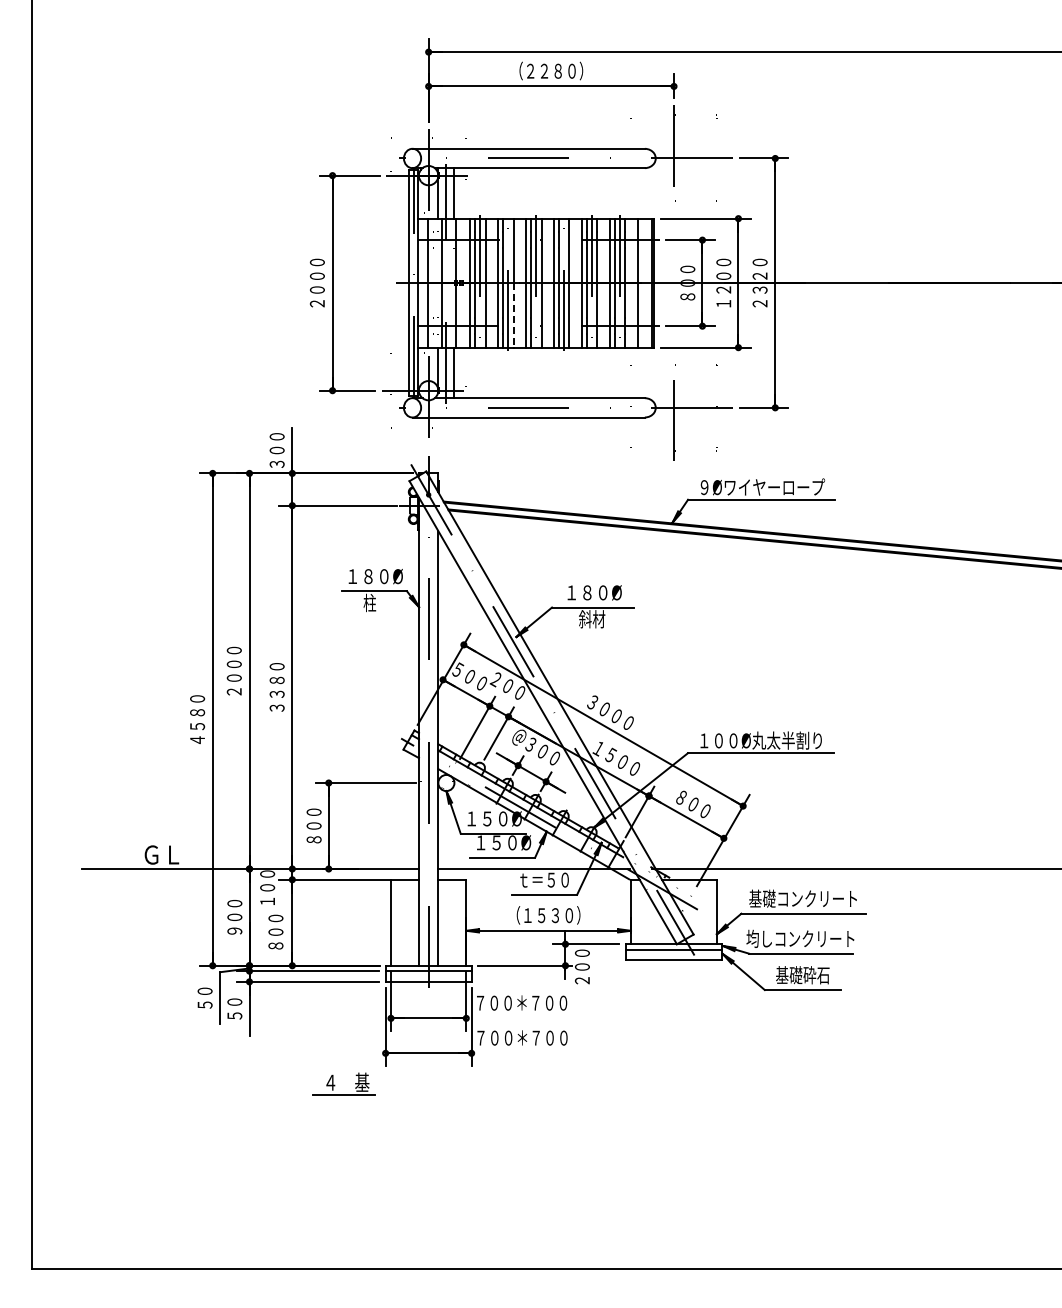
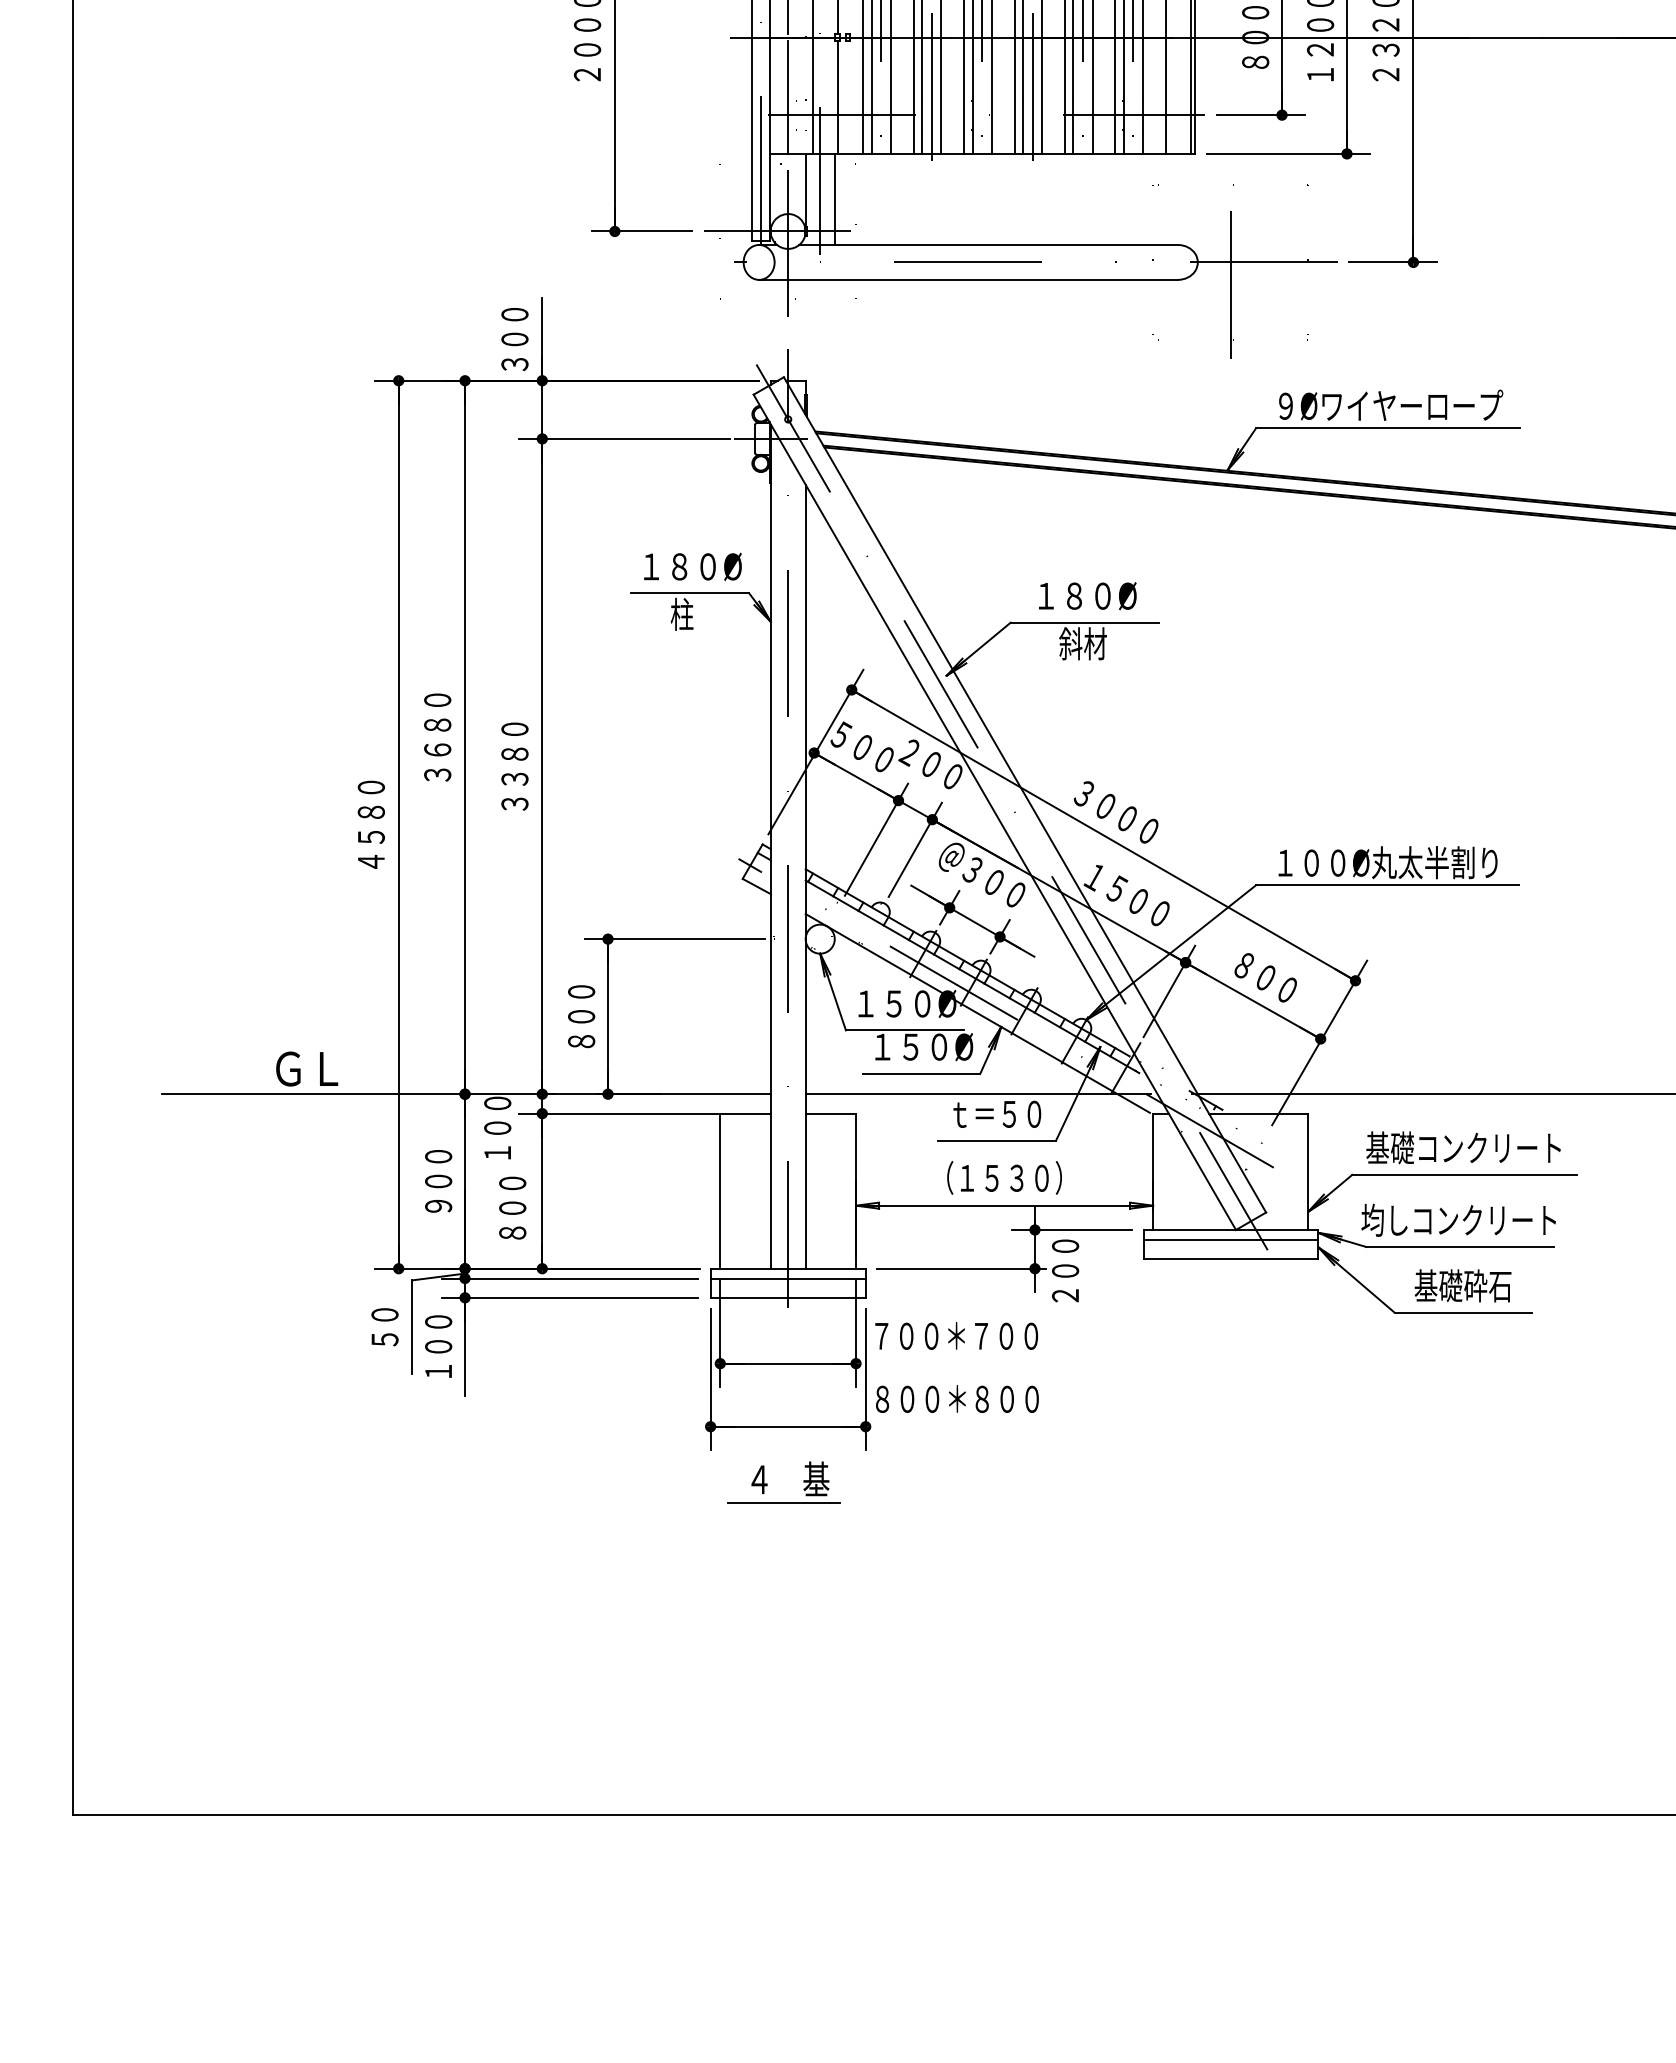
line: (513, 315) -> (941, 95), dashed -> solid
text: (233, 677) -> (436, 748), ２０００ -> ３６８０
text: (234, 1008) -> (437, 1345), ５０ -> １００
text: (508, 1037) -> (932, 1398), ７００＊７００ -> ８００＊８００
part: (335, 1085) -> (768, 1484), moved

